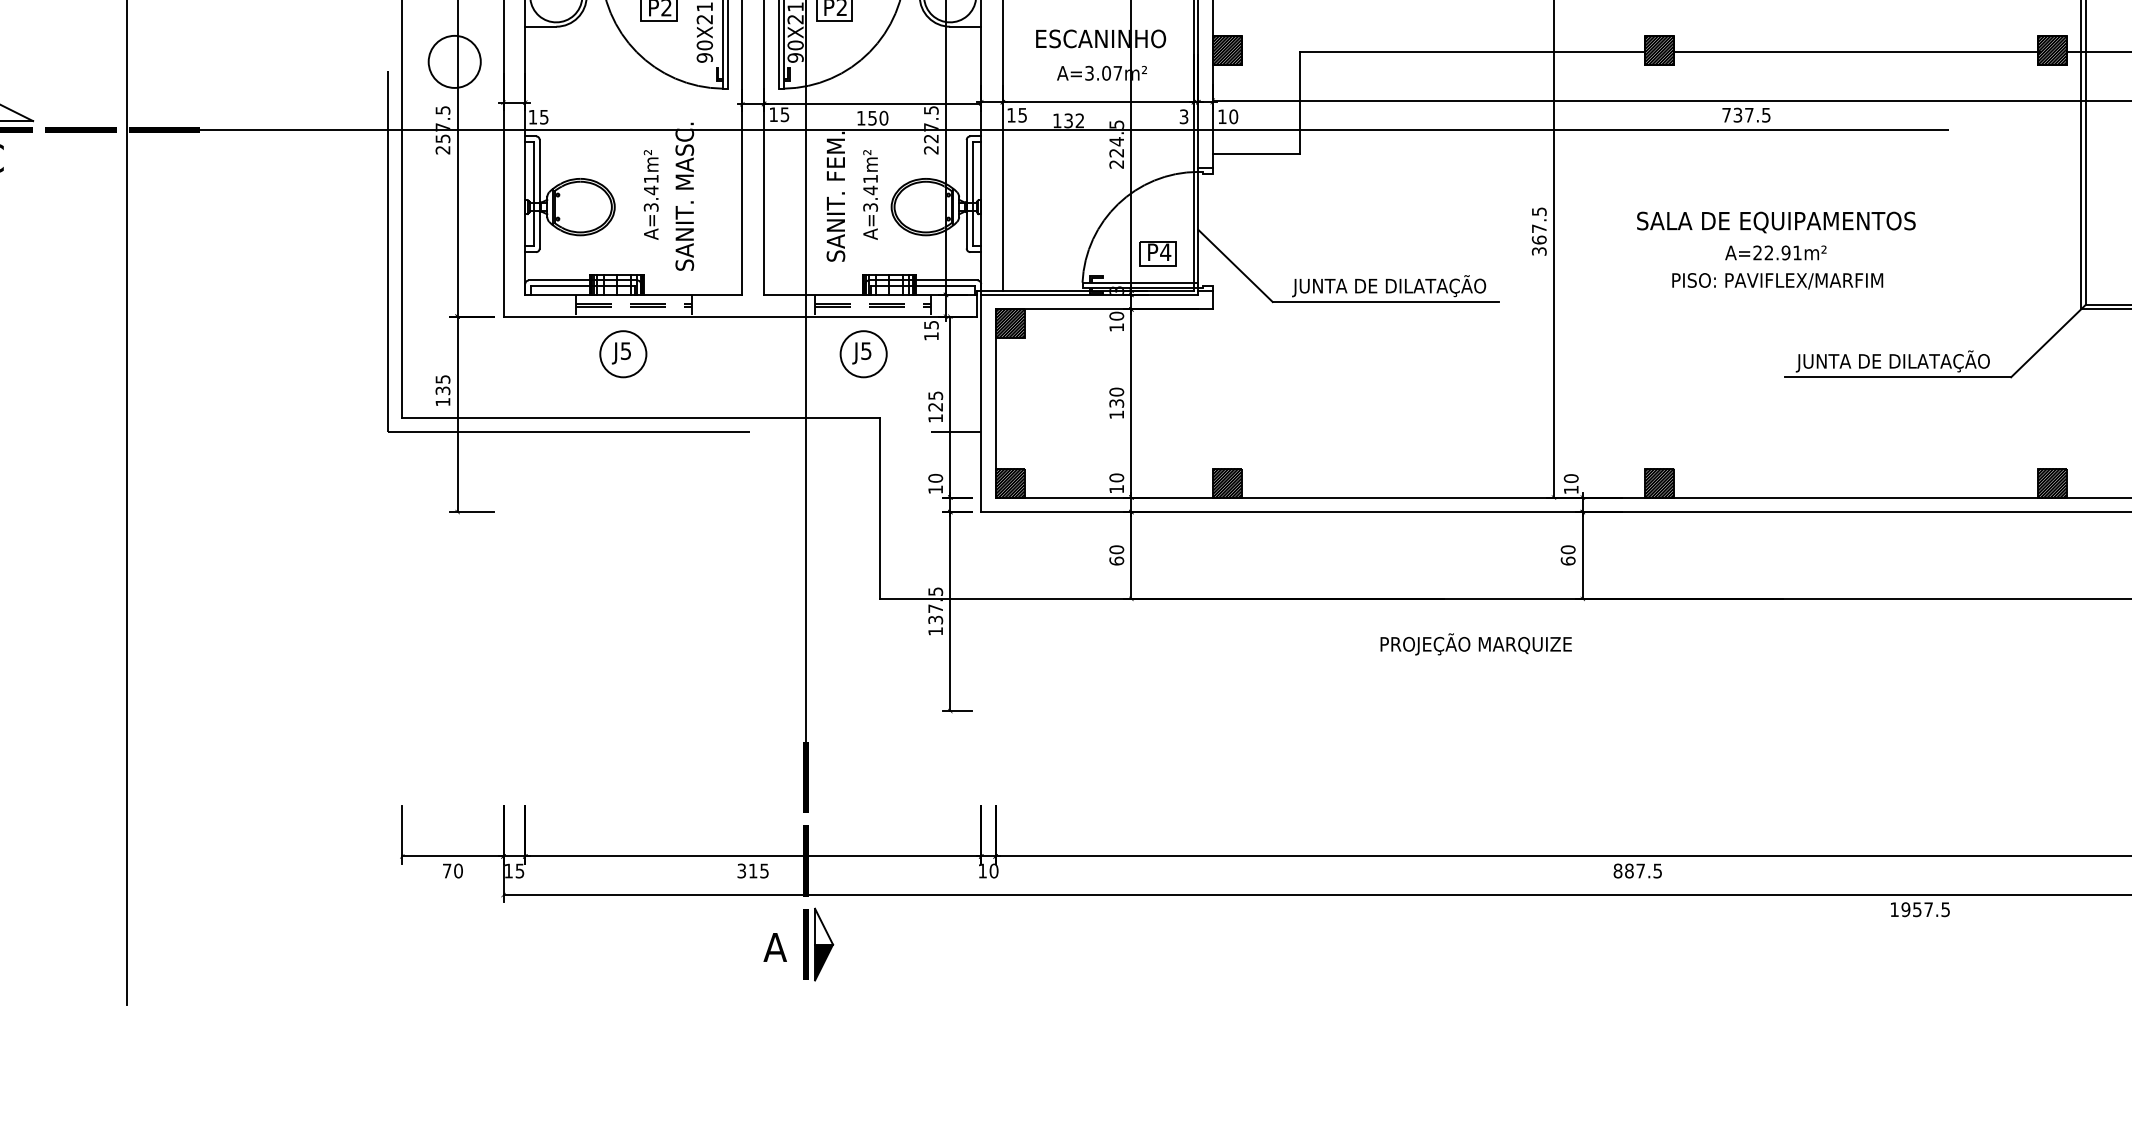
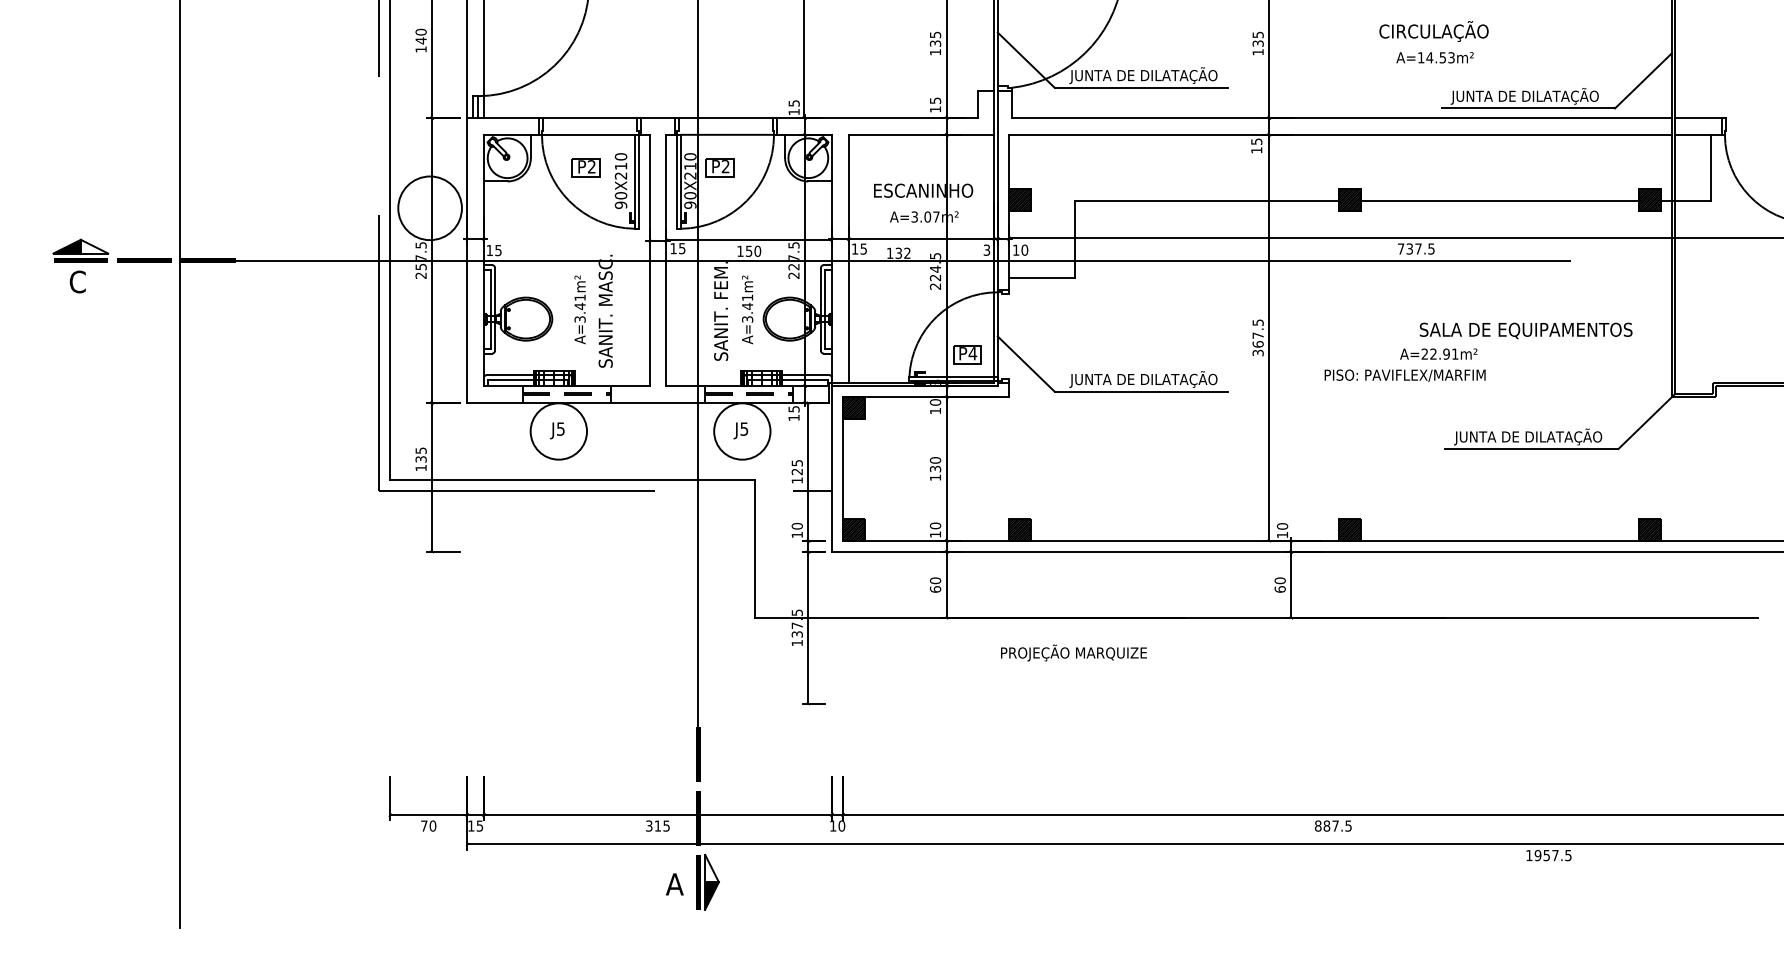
circle: (455, 62) -> (430, 208), size x1.6
text: (1775, 221) -> (1525, 330), moved
text: (1776, 280) -> (1404, 375), moved
circle: (622, 354) -> (558, 431), size x1.6
circle: (862, 354) -> (741, 431), size x1.6
text: (1475, 643) -> (1073, 652), moved

